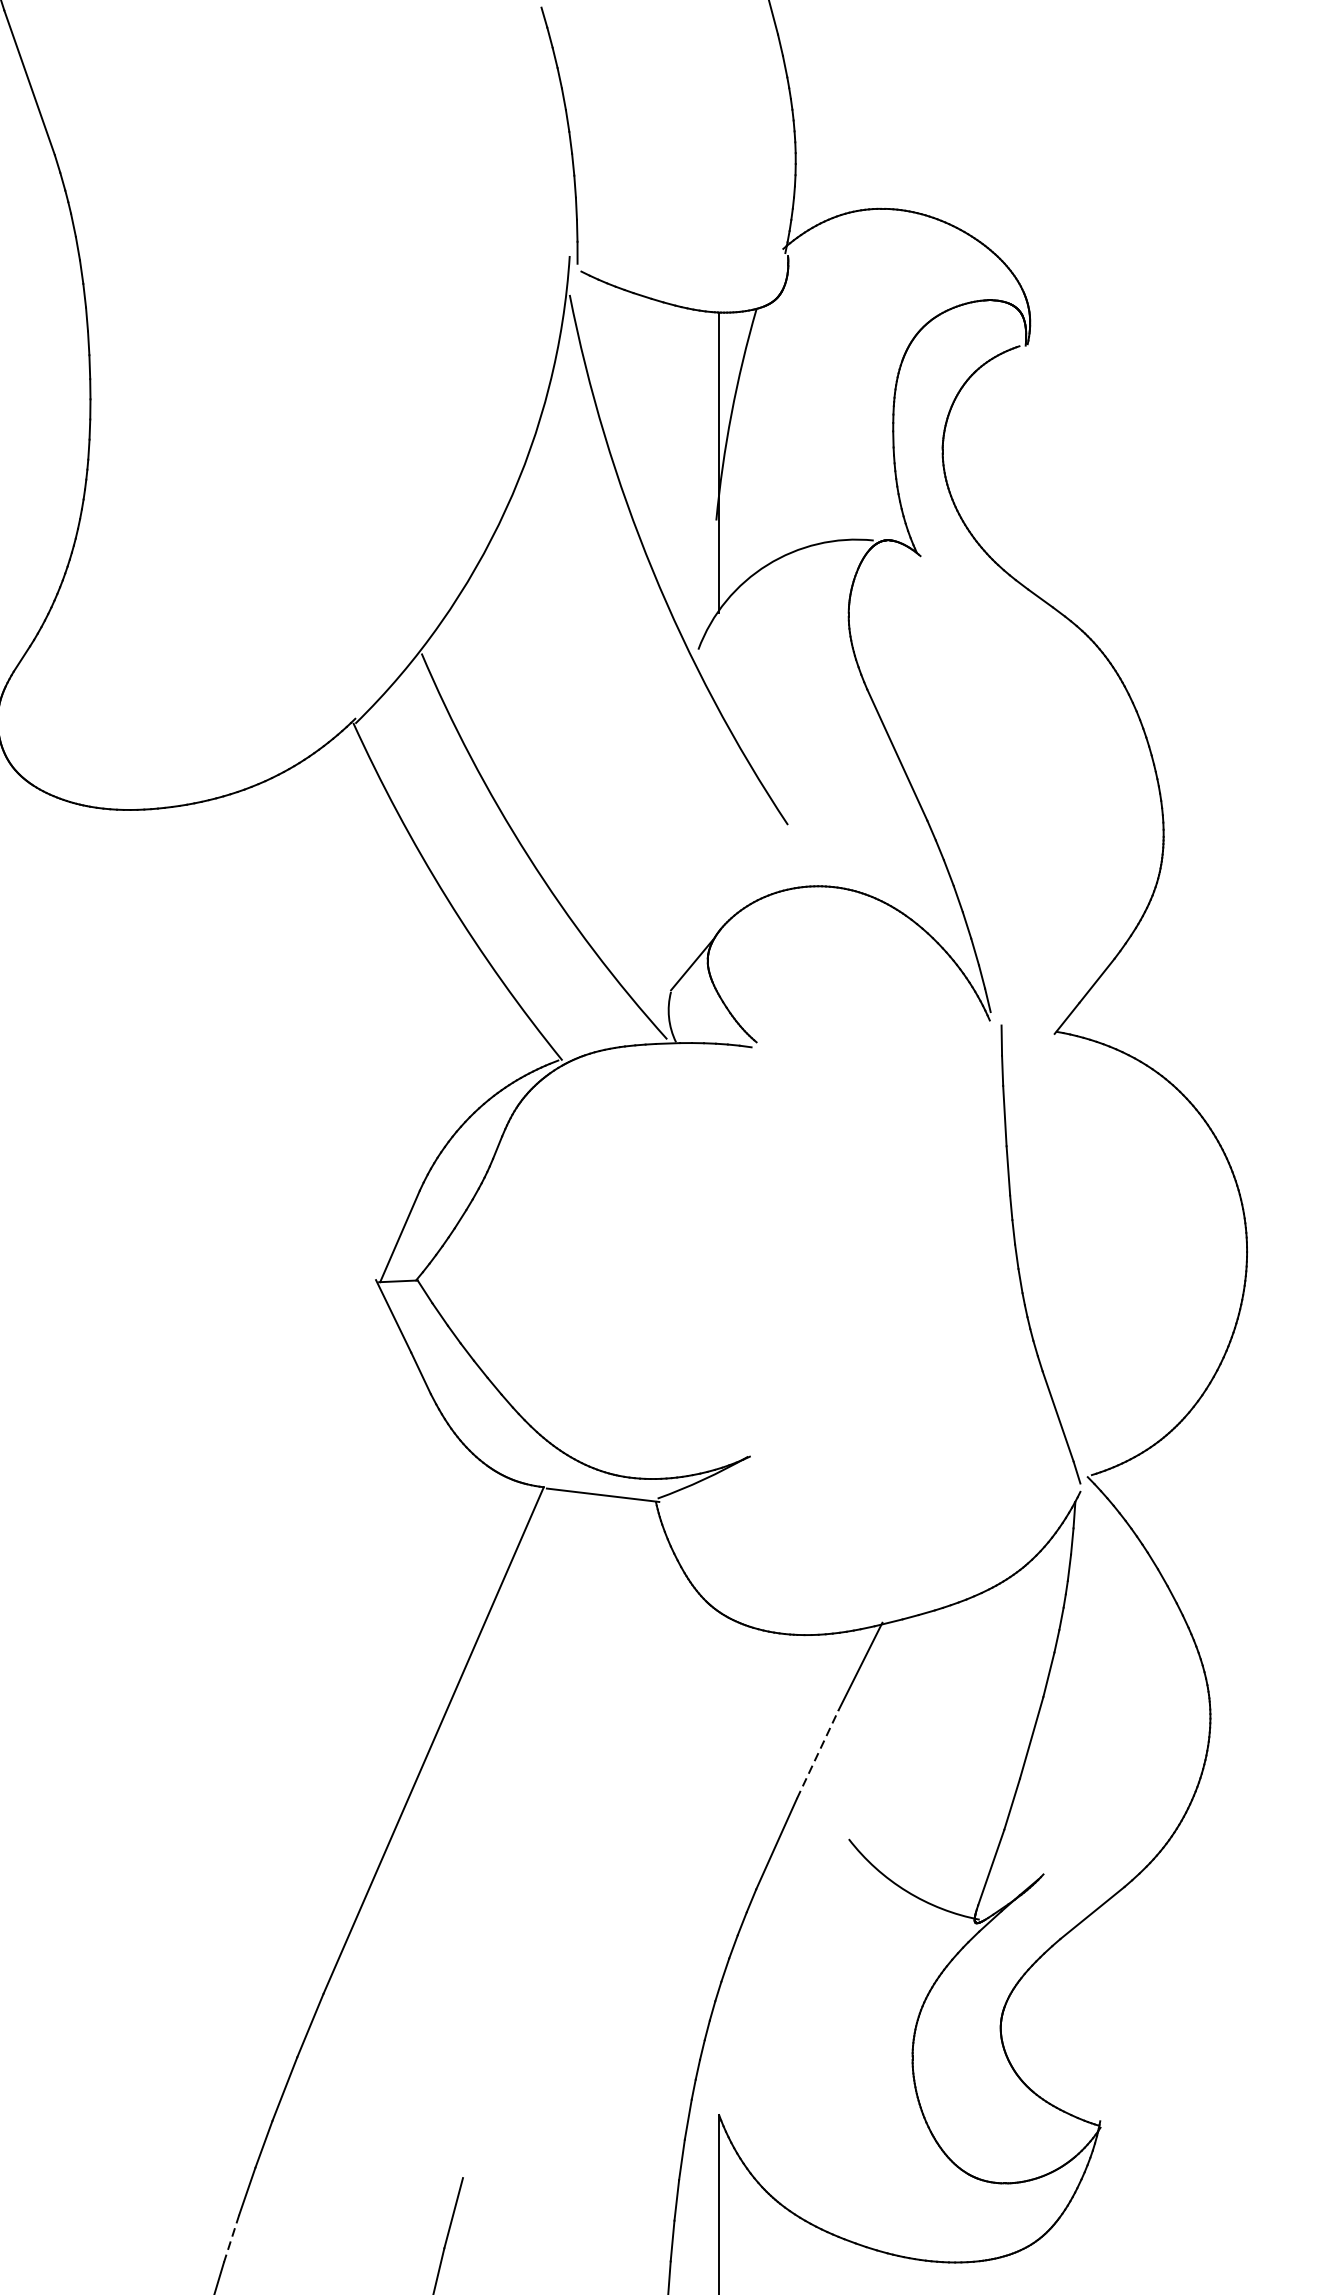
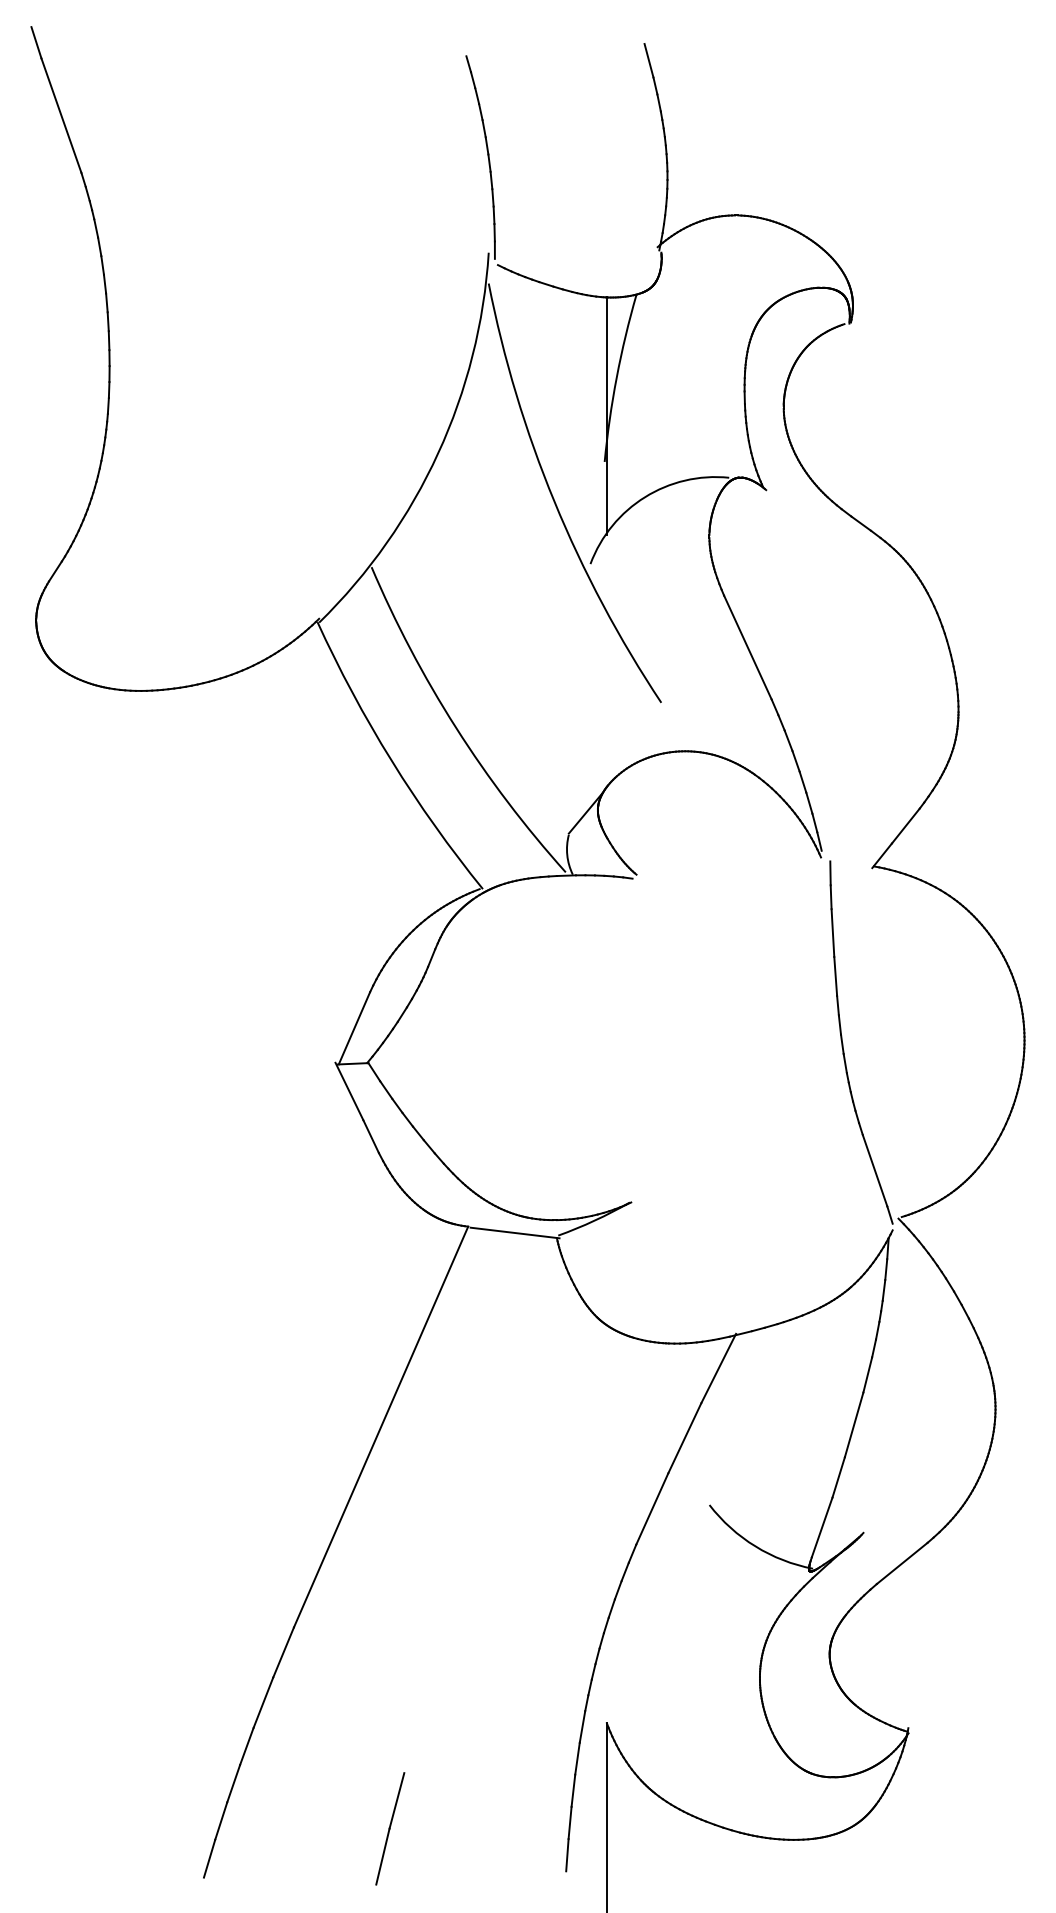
line: (817, 1755) -> (684, 1438), dashed -> solid
line: (231, 2239) -> (221, 1821), dashed -> solid

